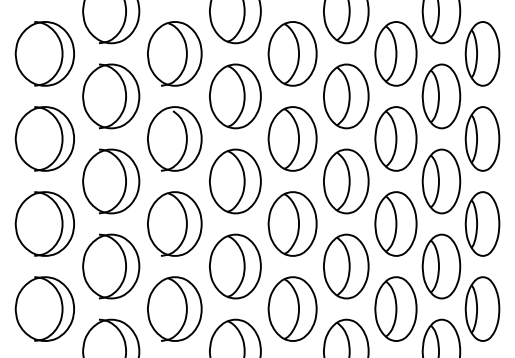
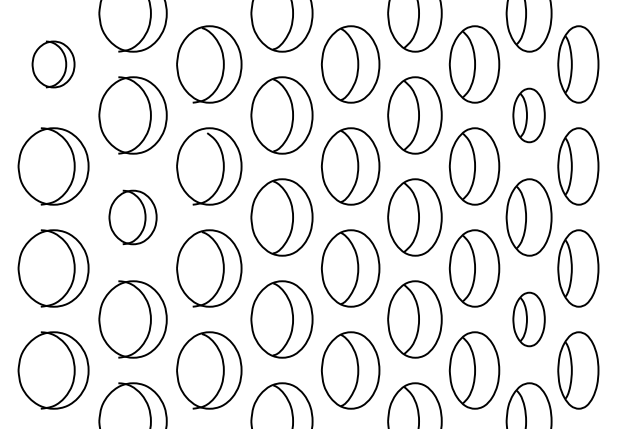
part: (44, 53) -> (53, 64), size x0.6
part: (440, 96) -> (528, 115), size x0.7
part: (110, 181) -> (132, 217), size x0.7
part: (440, 266) -> (528, 319), size x0.7

